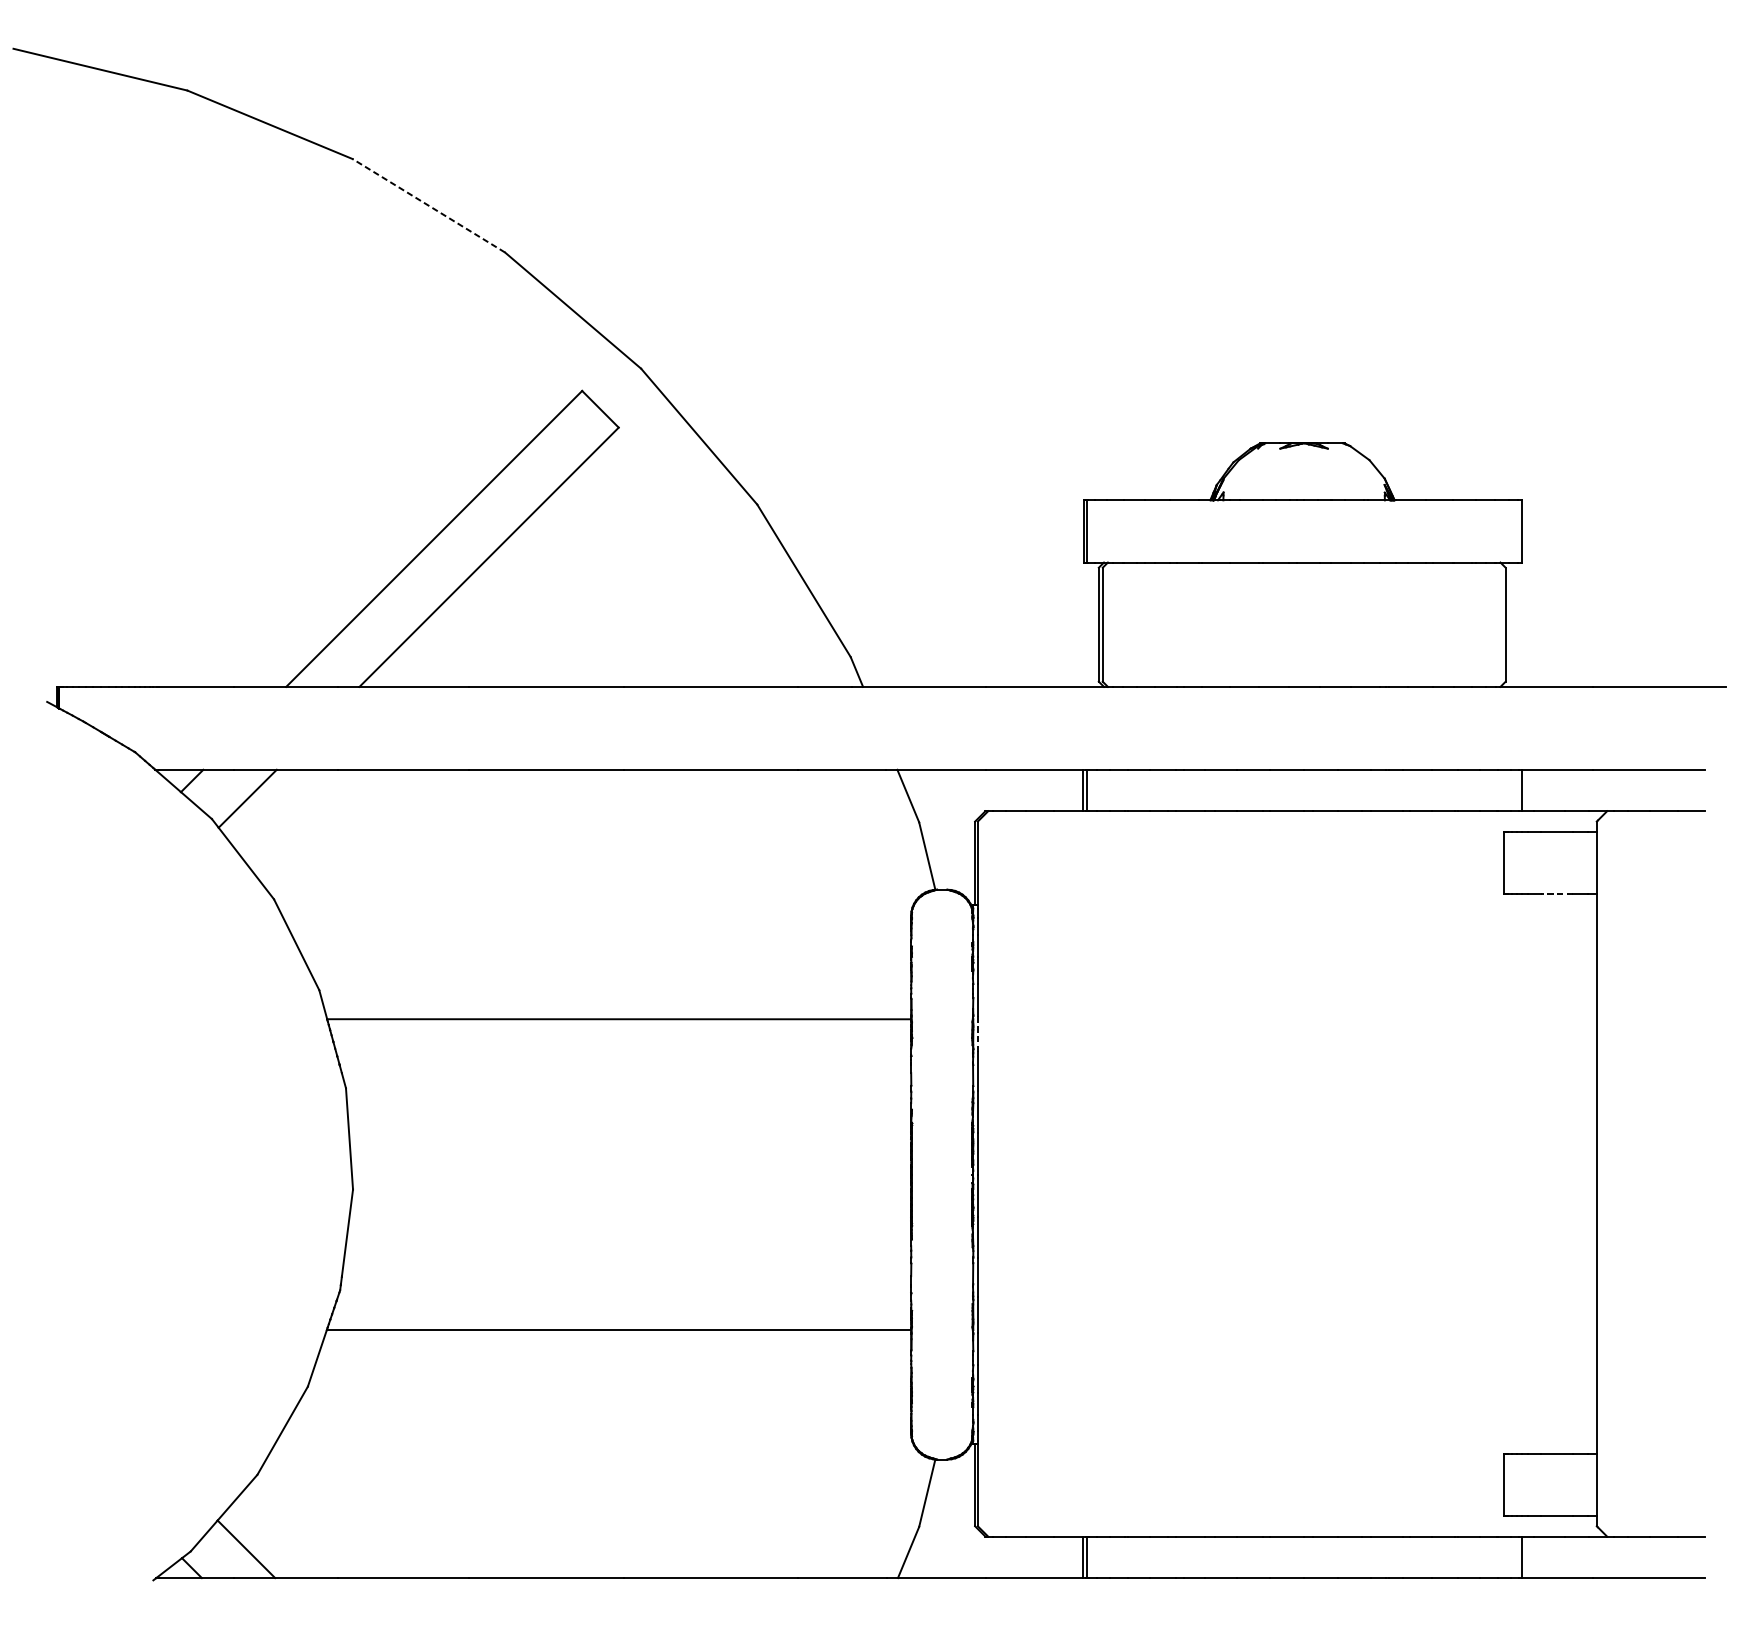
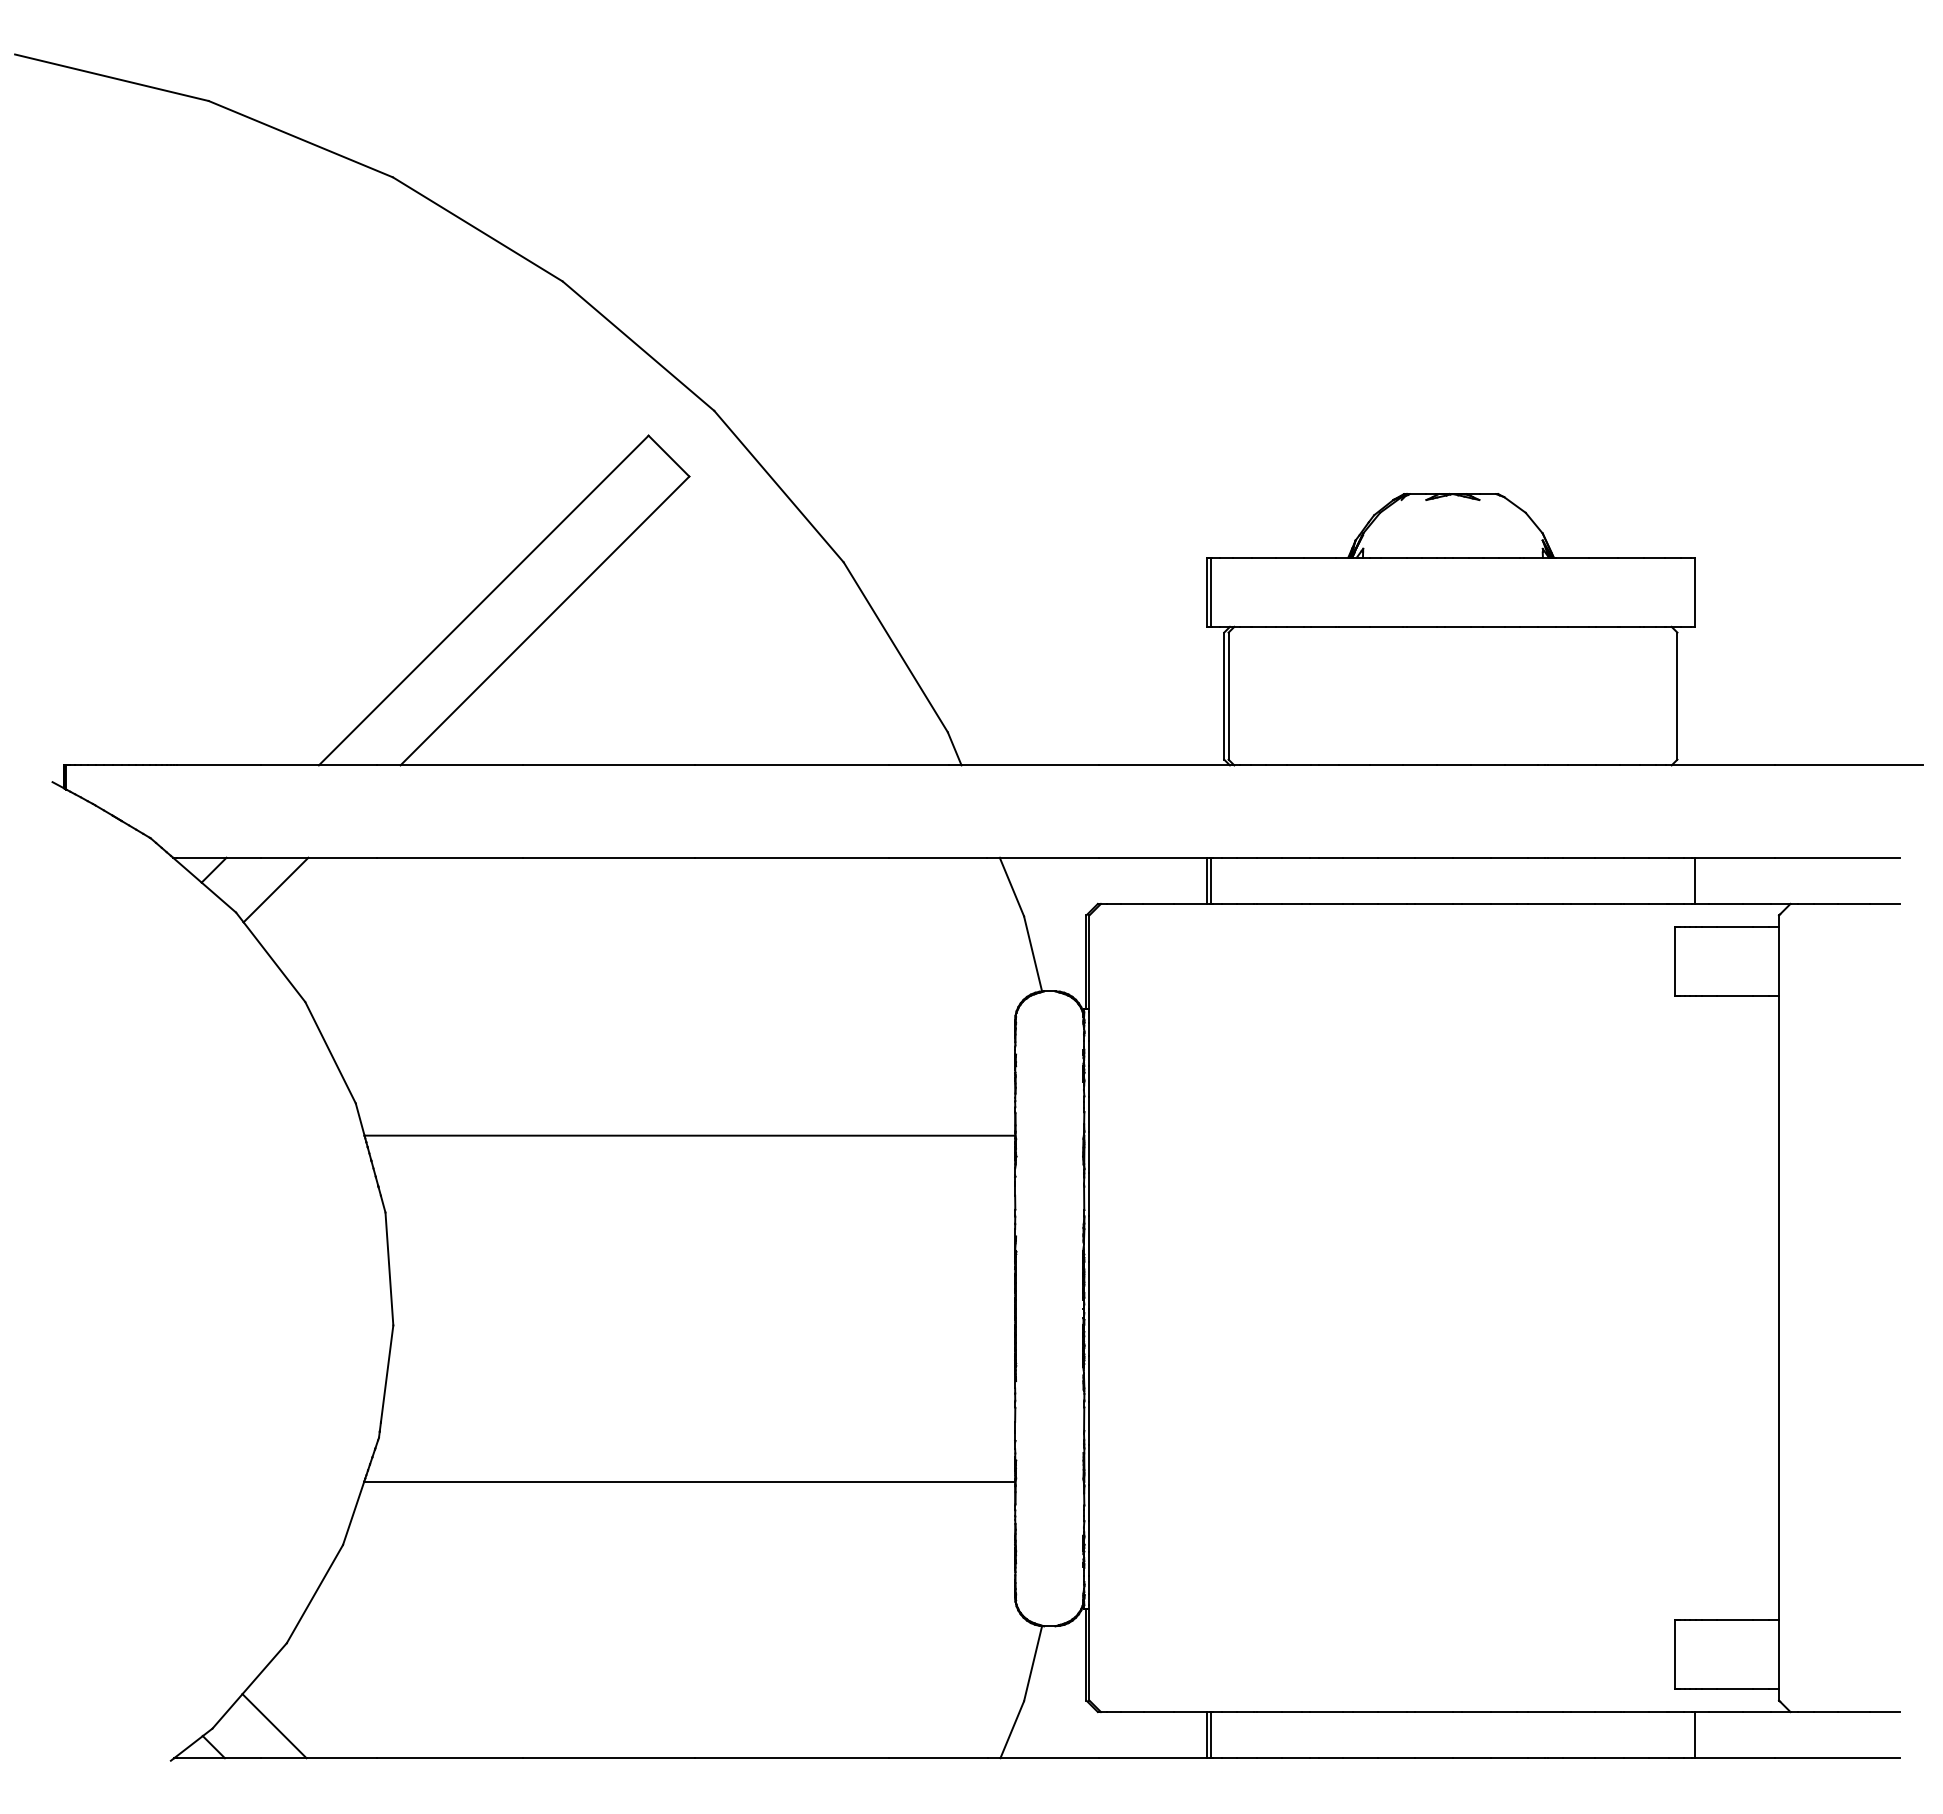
line: (428, 205) -> (477, 229), dashed -> solid
line: (1556, 894) -> (1734, 996), dashed -> solid
line: (977, 1033) -> (1089, 1151), dashed -> solid

